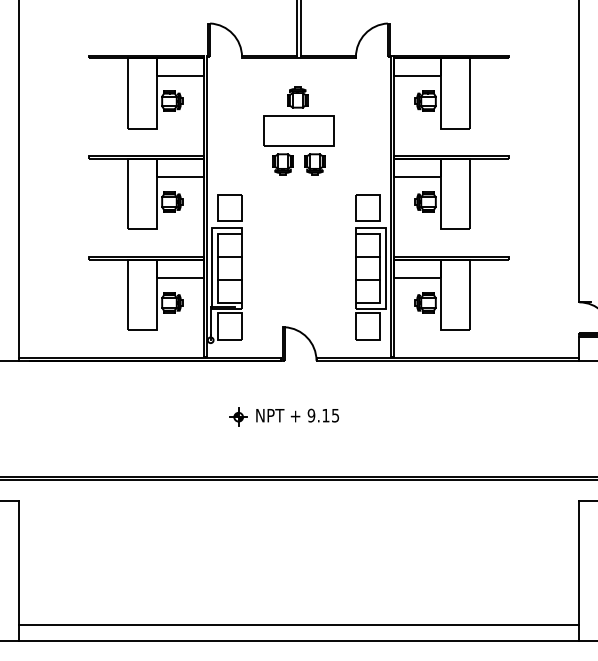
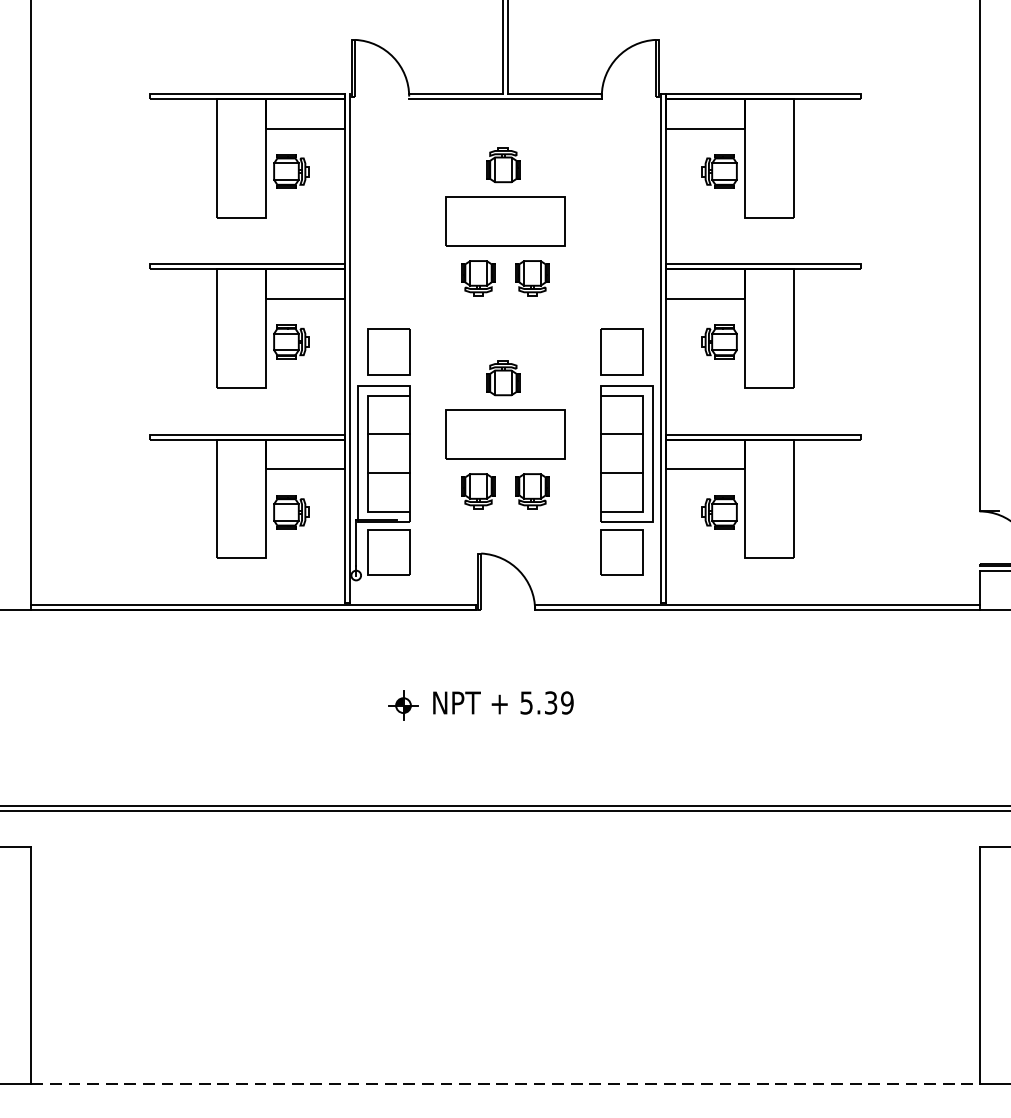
part: (298, 256) -> (504, 433), added
text: (323, 415) -> (546, 702), 9.15 -> 5.39
line: (298, 625) -> (504, 1057), removed
line: (299, 641) -> (506, 1084), solid -> dashed

